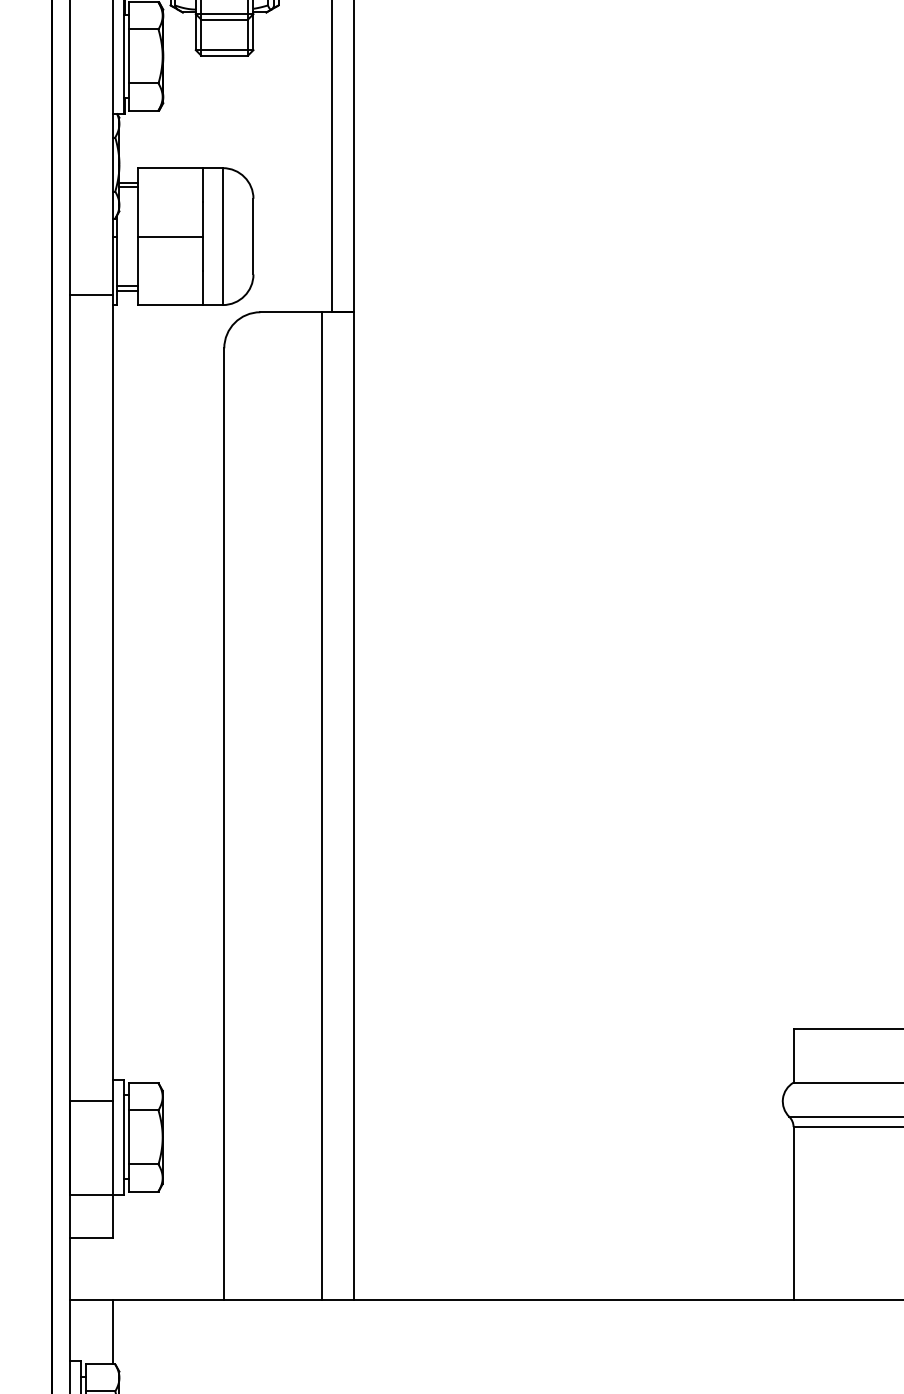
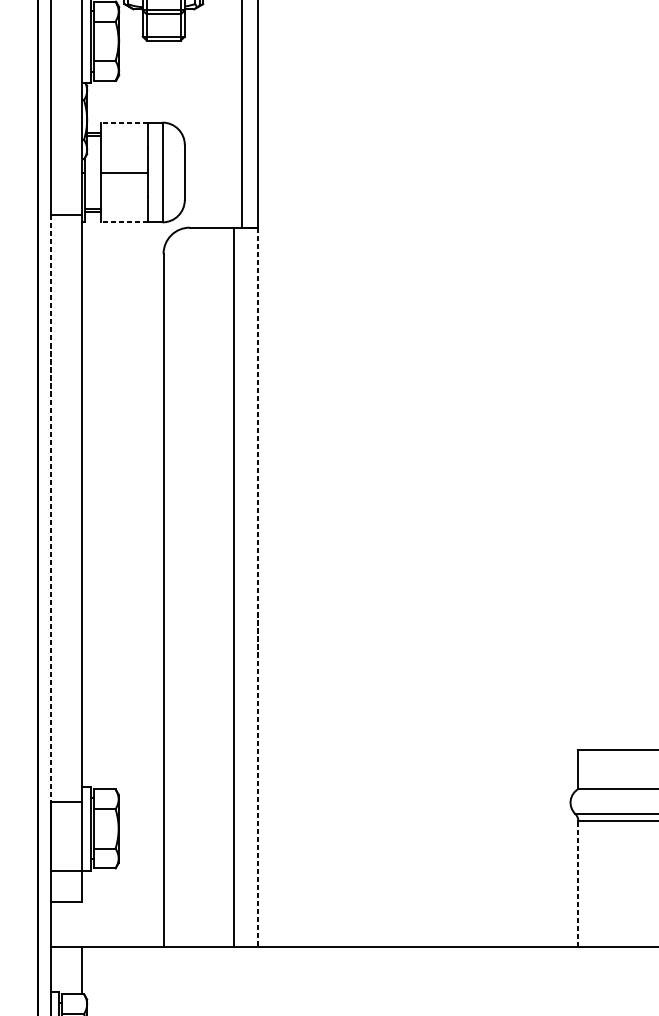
line: (170, 168) -> (124, 122), solid -> dashed
line: (170, 305) -> (124, 222), solid -> dashed
line: (69, 698) -> (50, 509), solid -> dashed
line: (354, 805) -> (258, 587), solid -> dashed
line: (793, 1212) -> (578, 883), solid -> dashed

